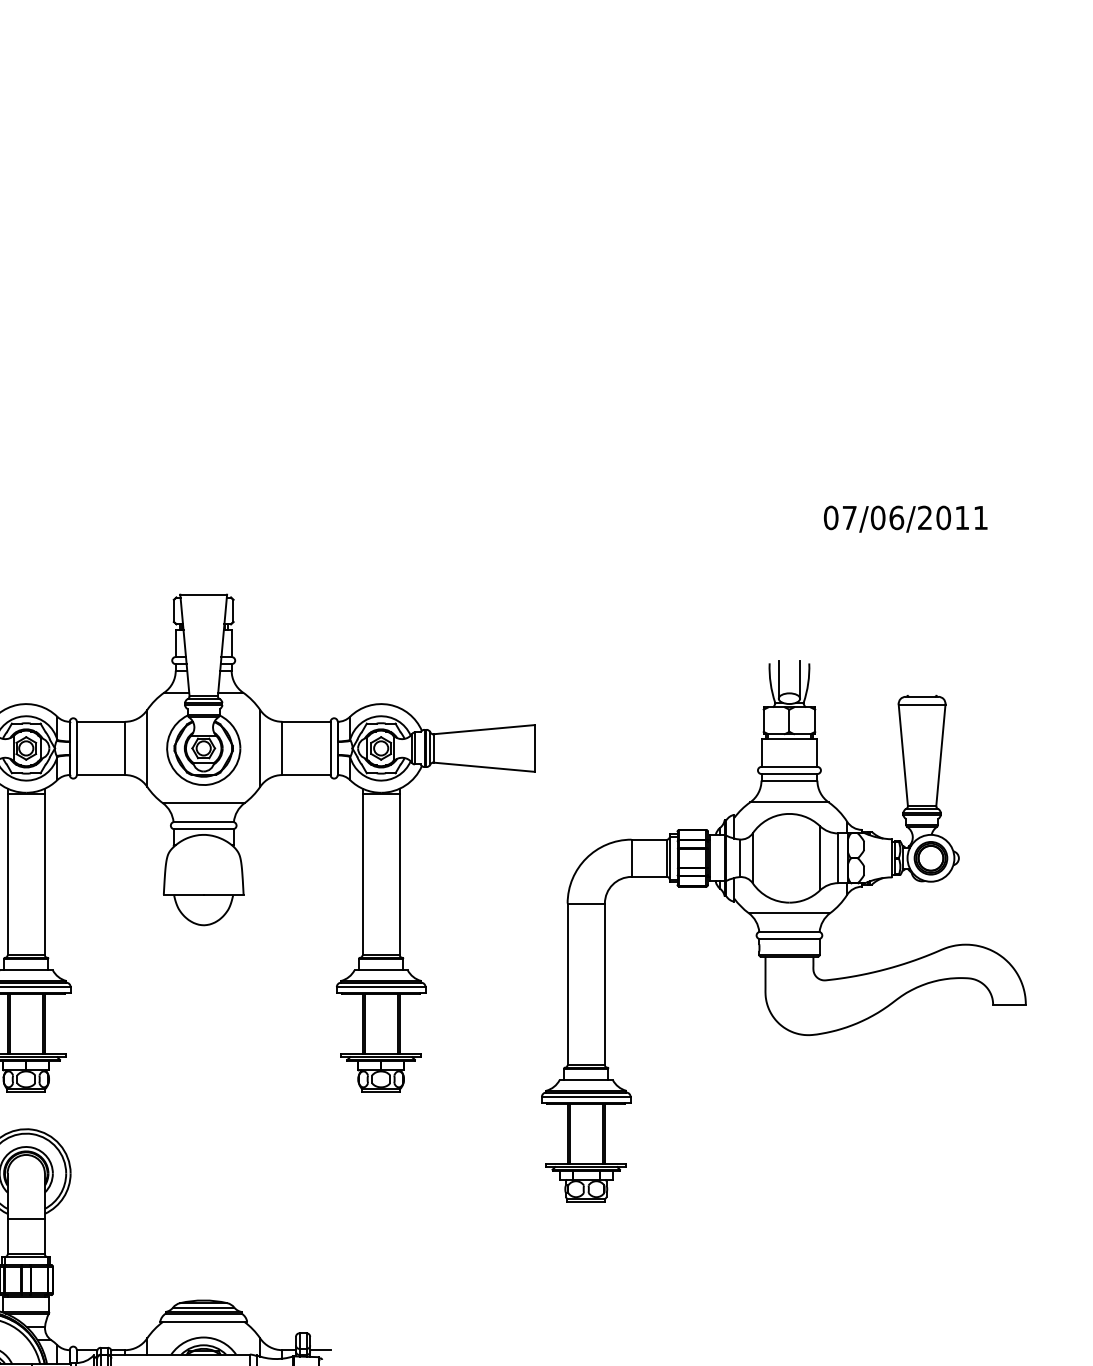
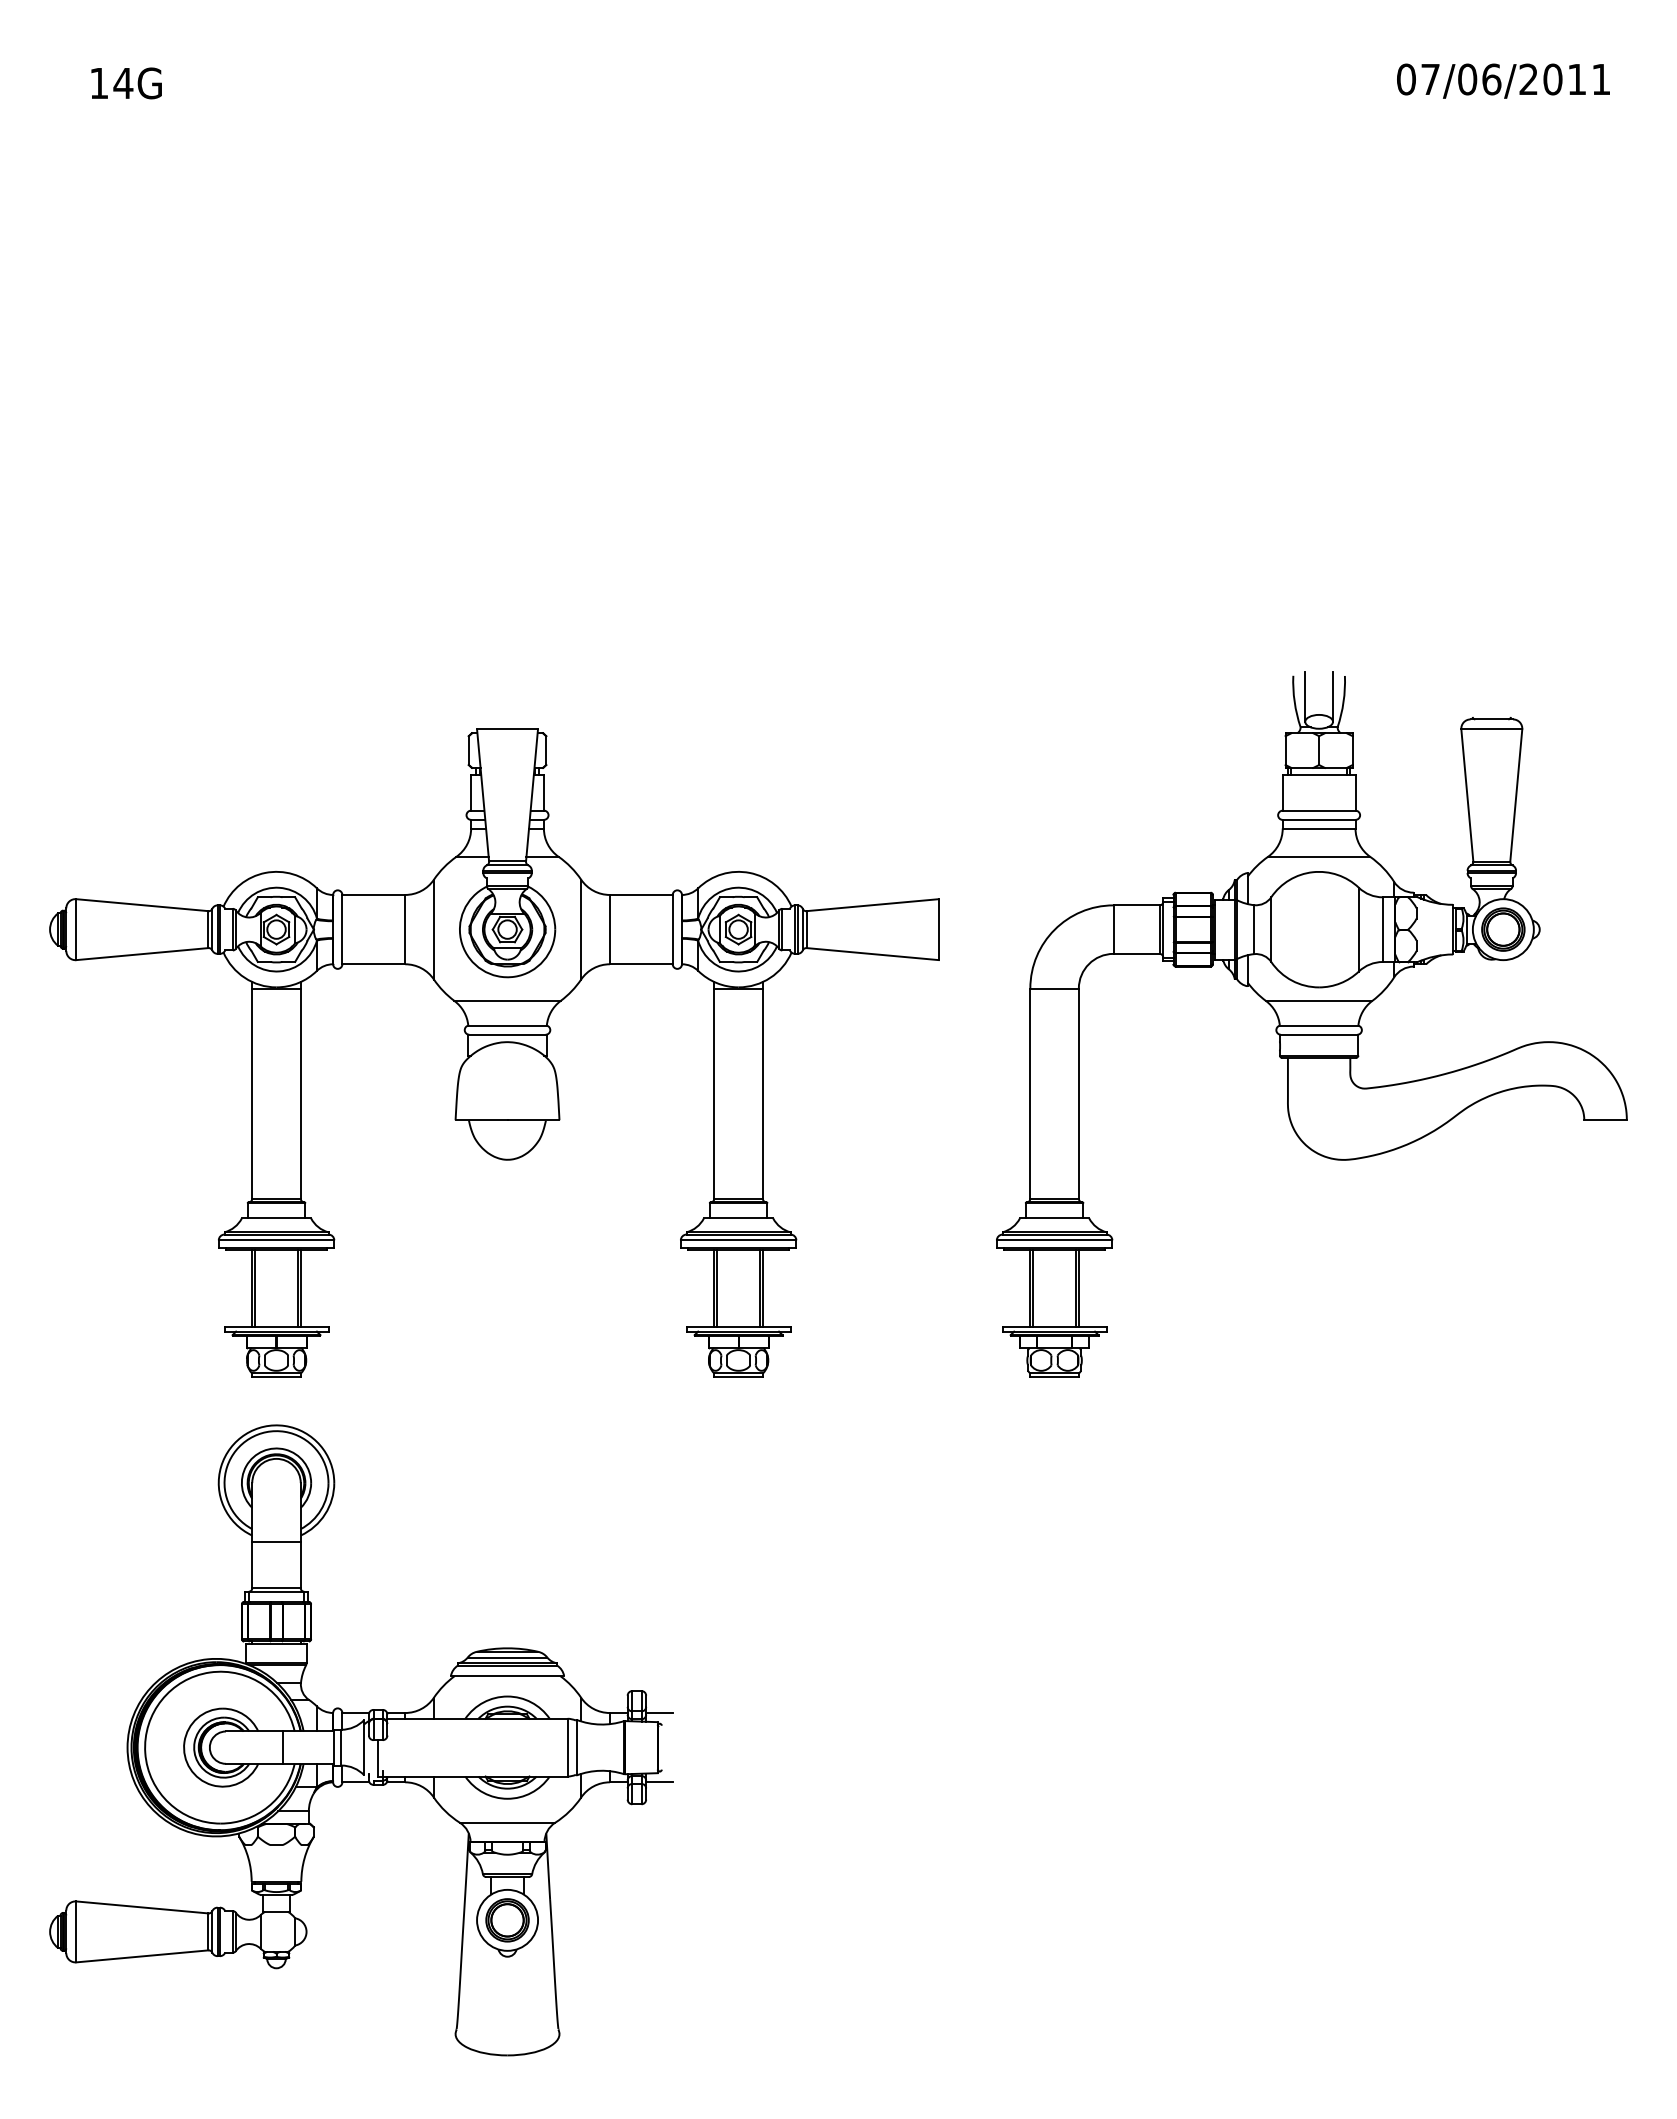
text: (905, 518) -> (1503, 80), moved
part: (783, 931) -> (1311, 1024), moved

